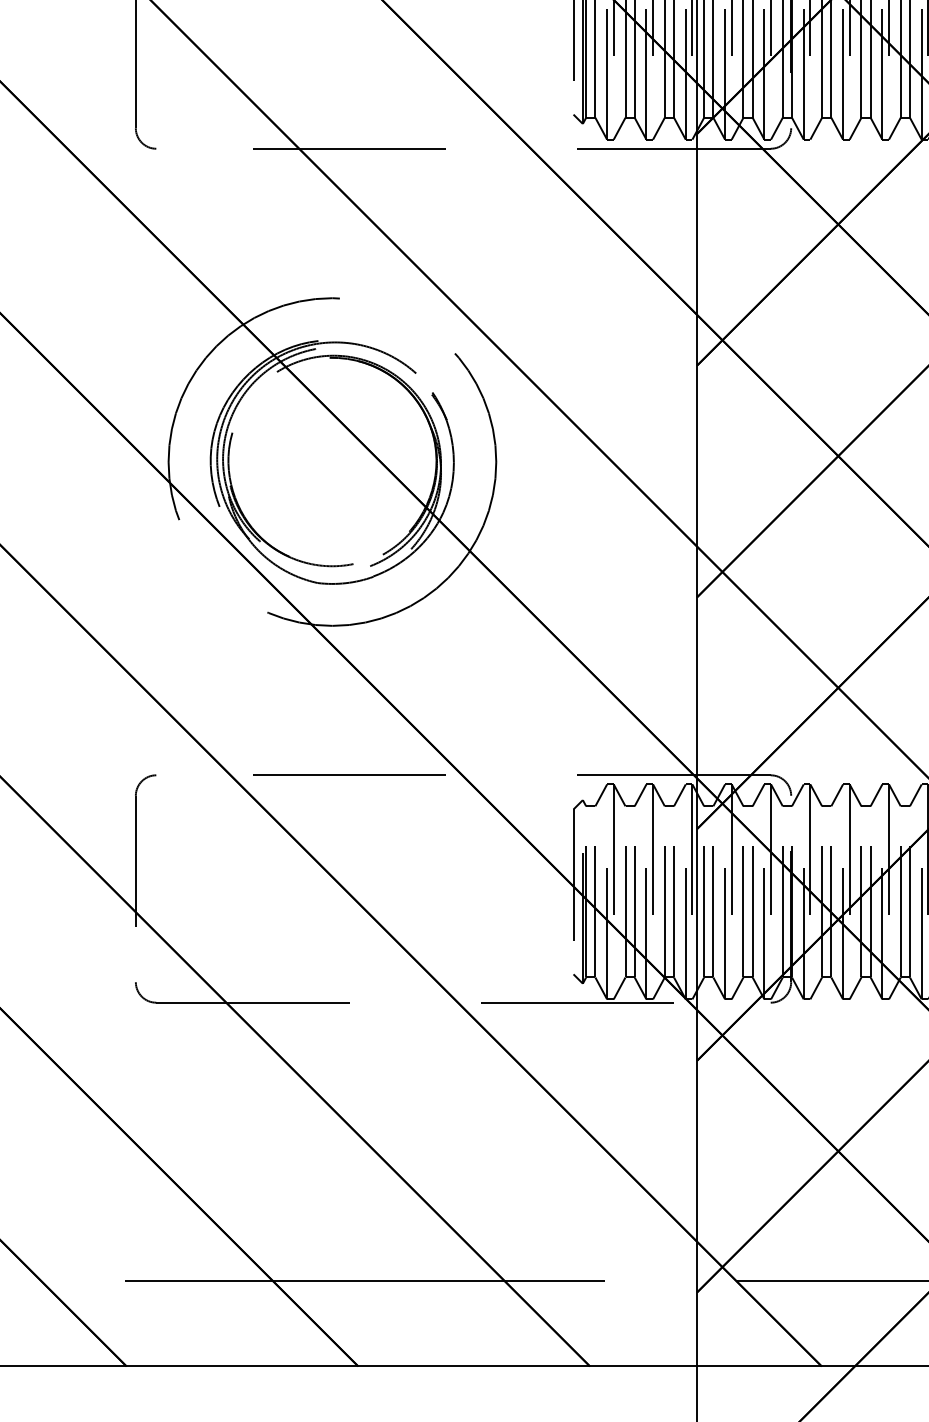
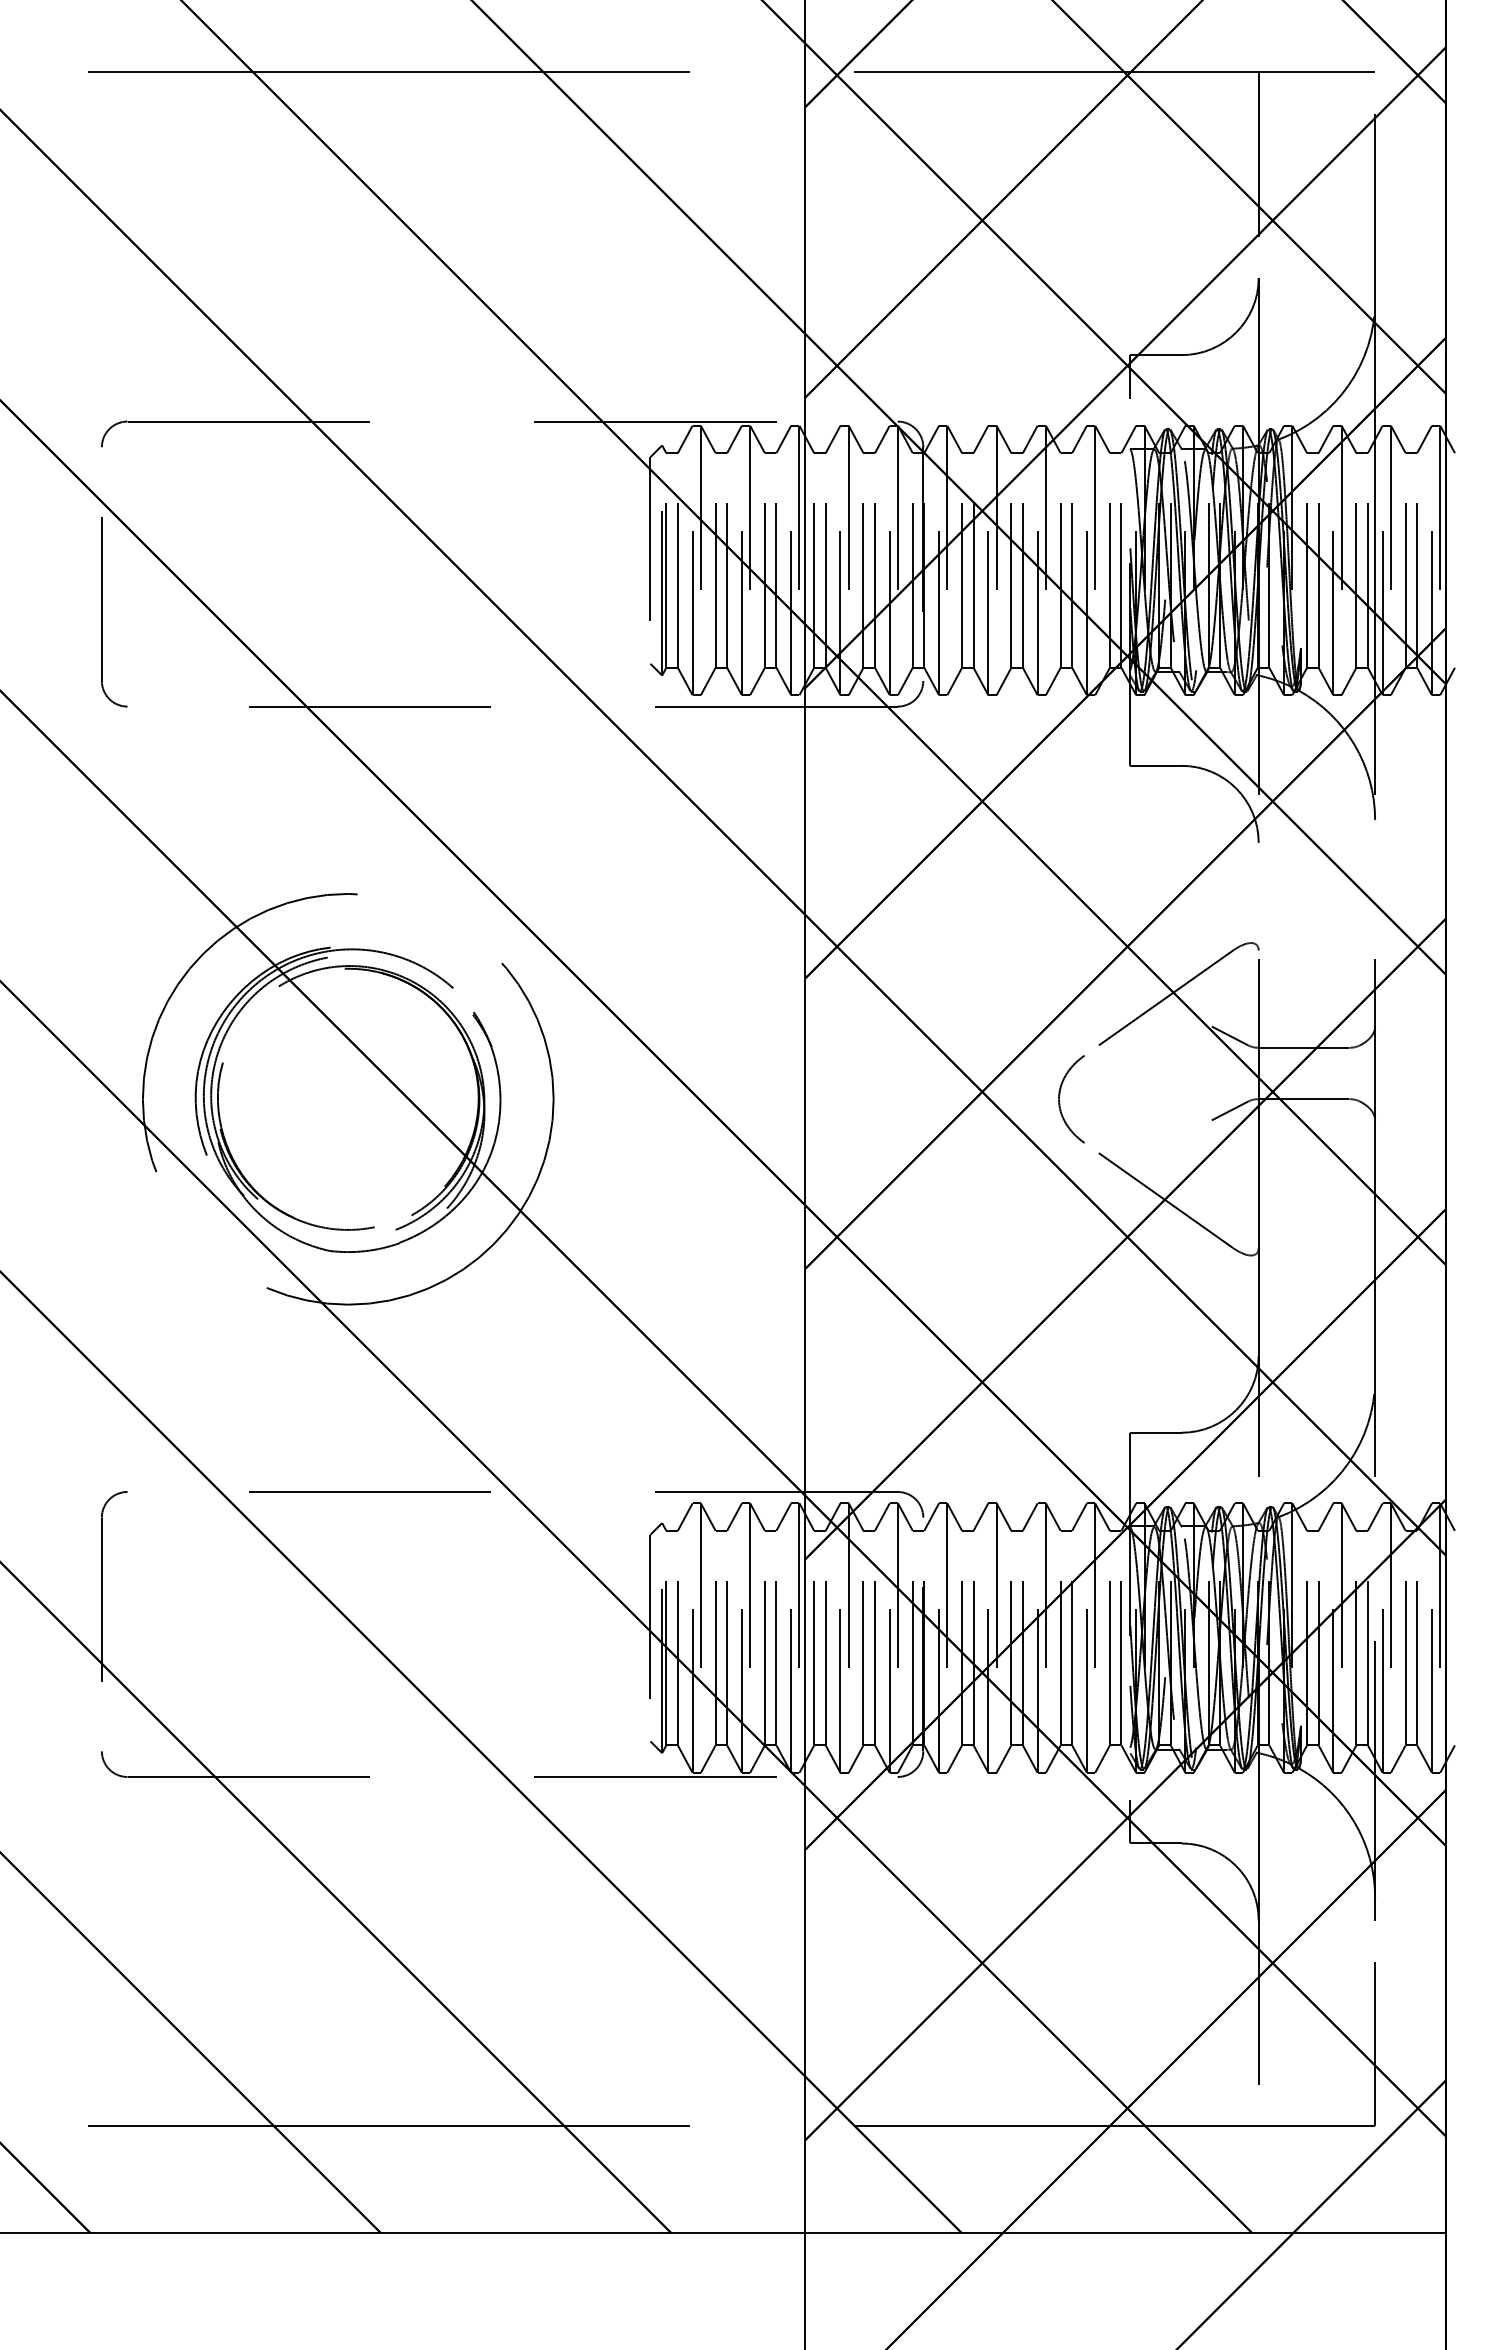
part: (900, 464) -> (1060, 1102), added

